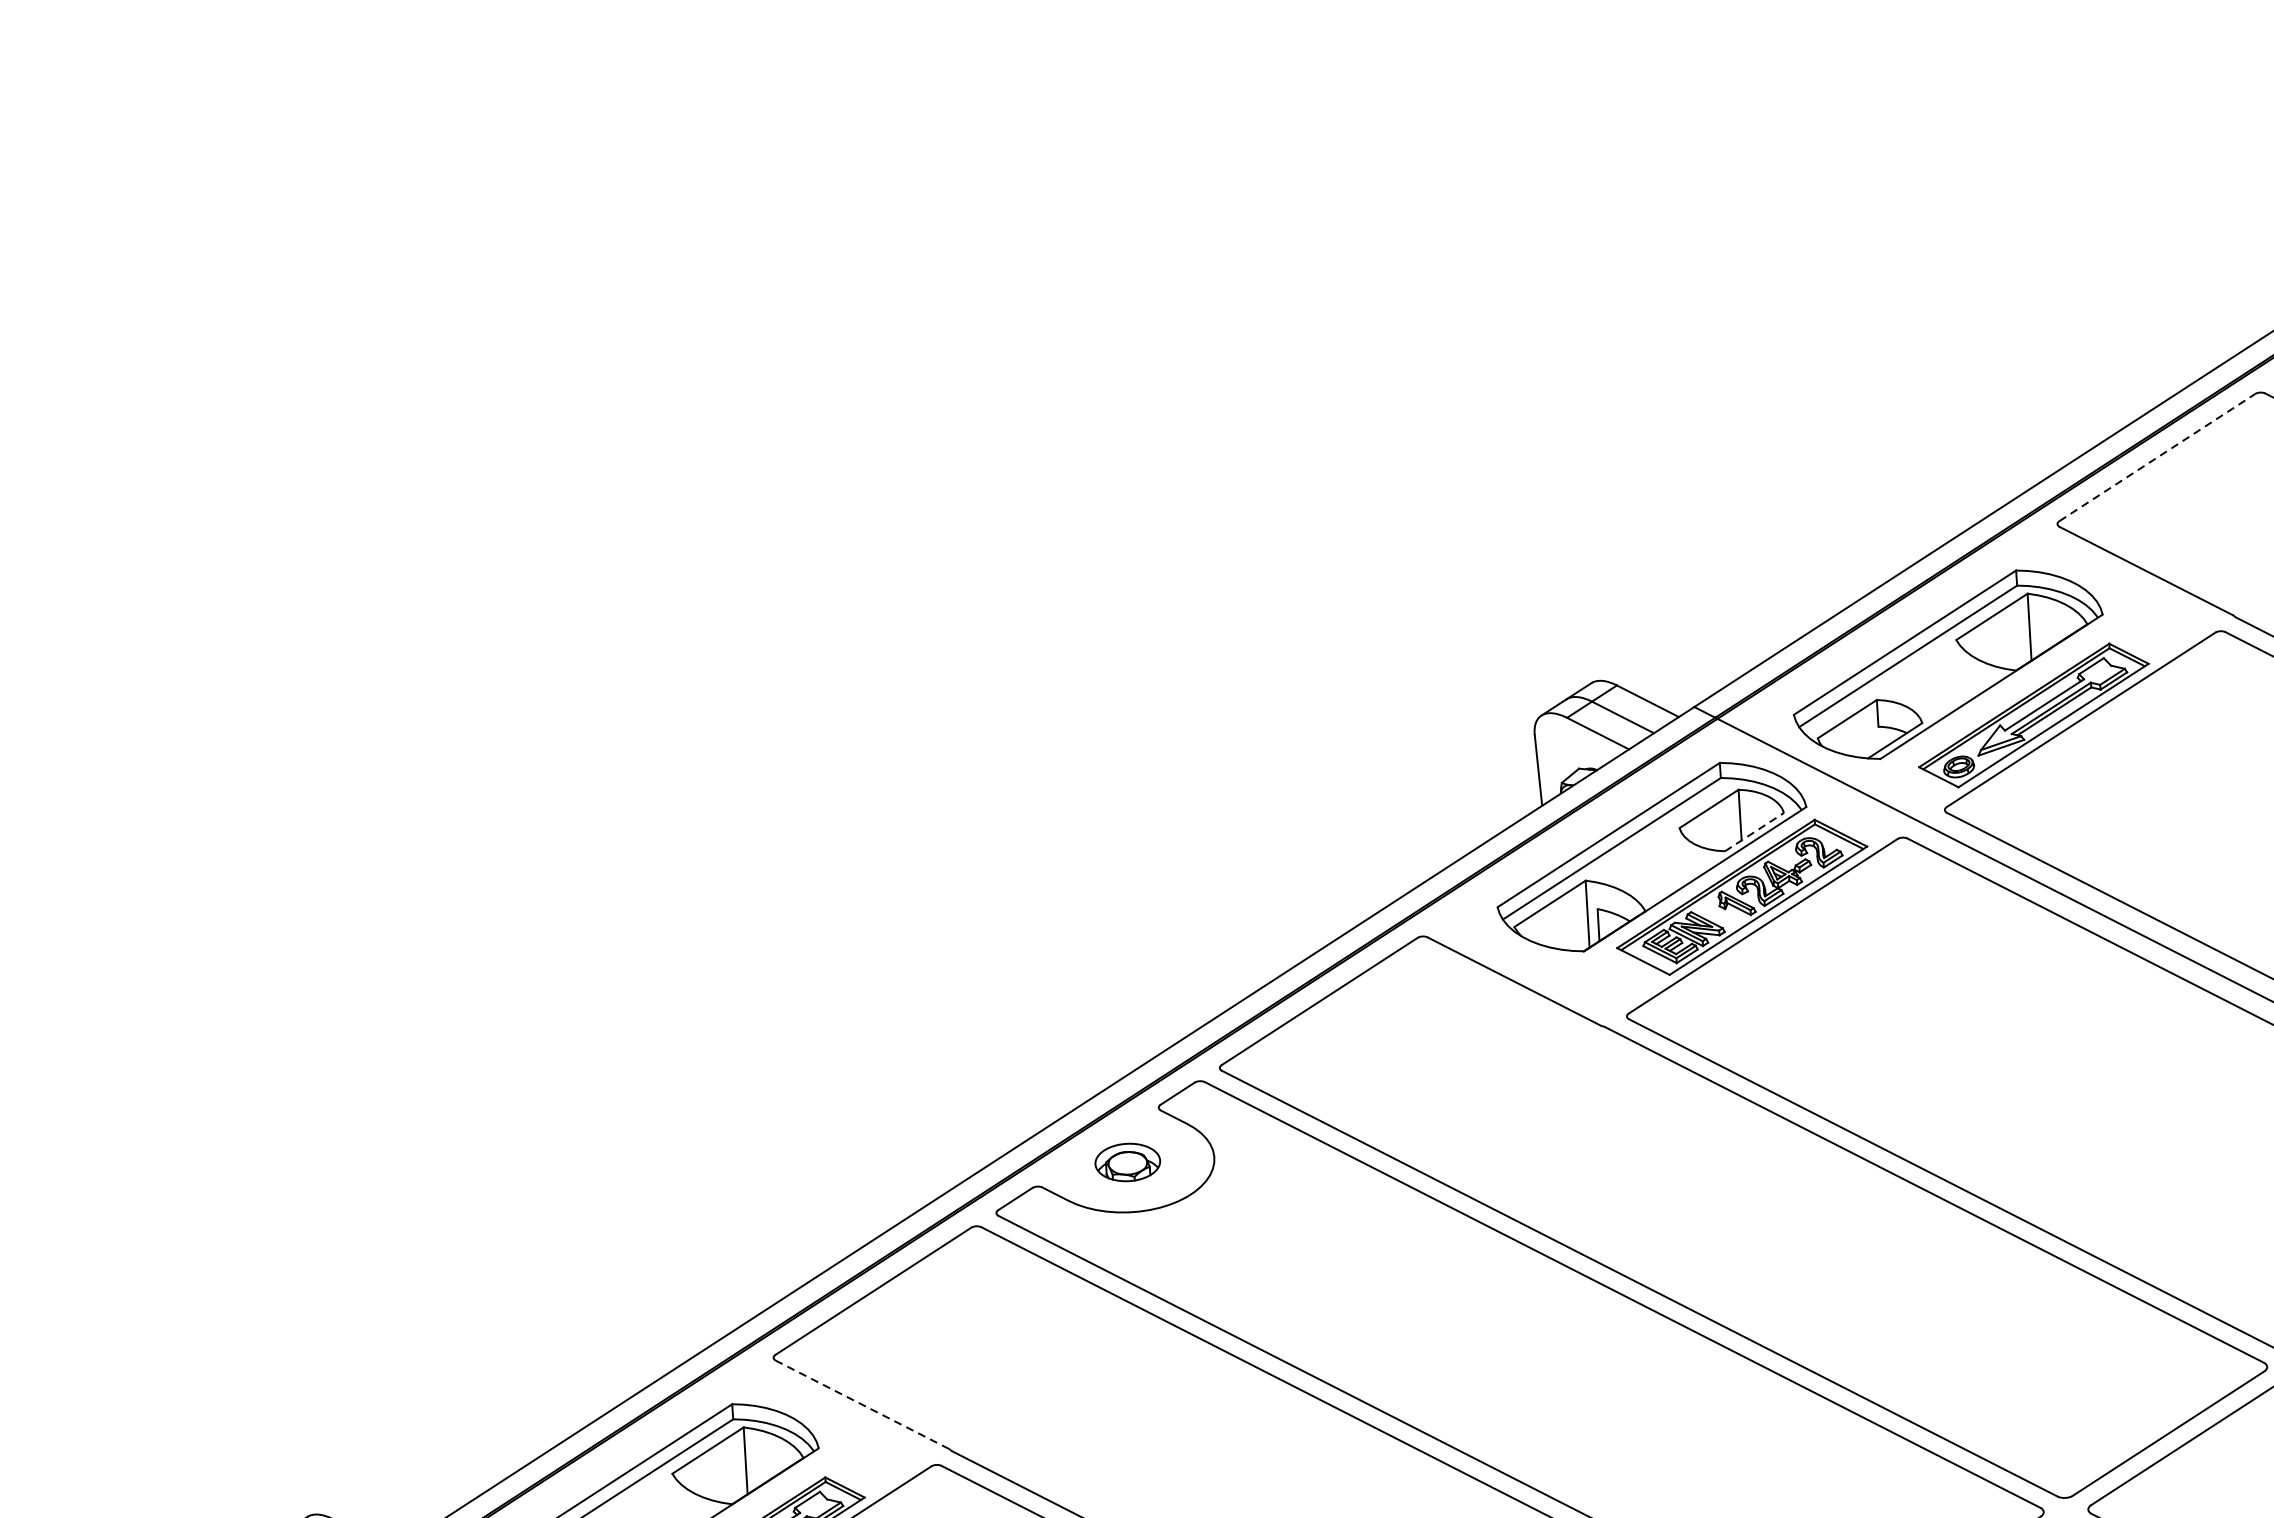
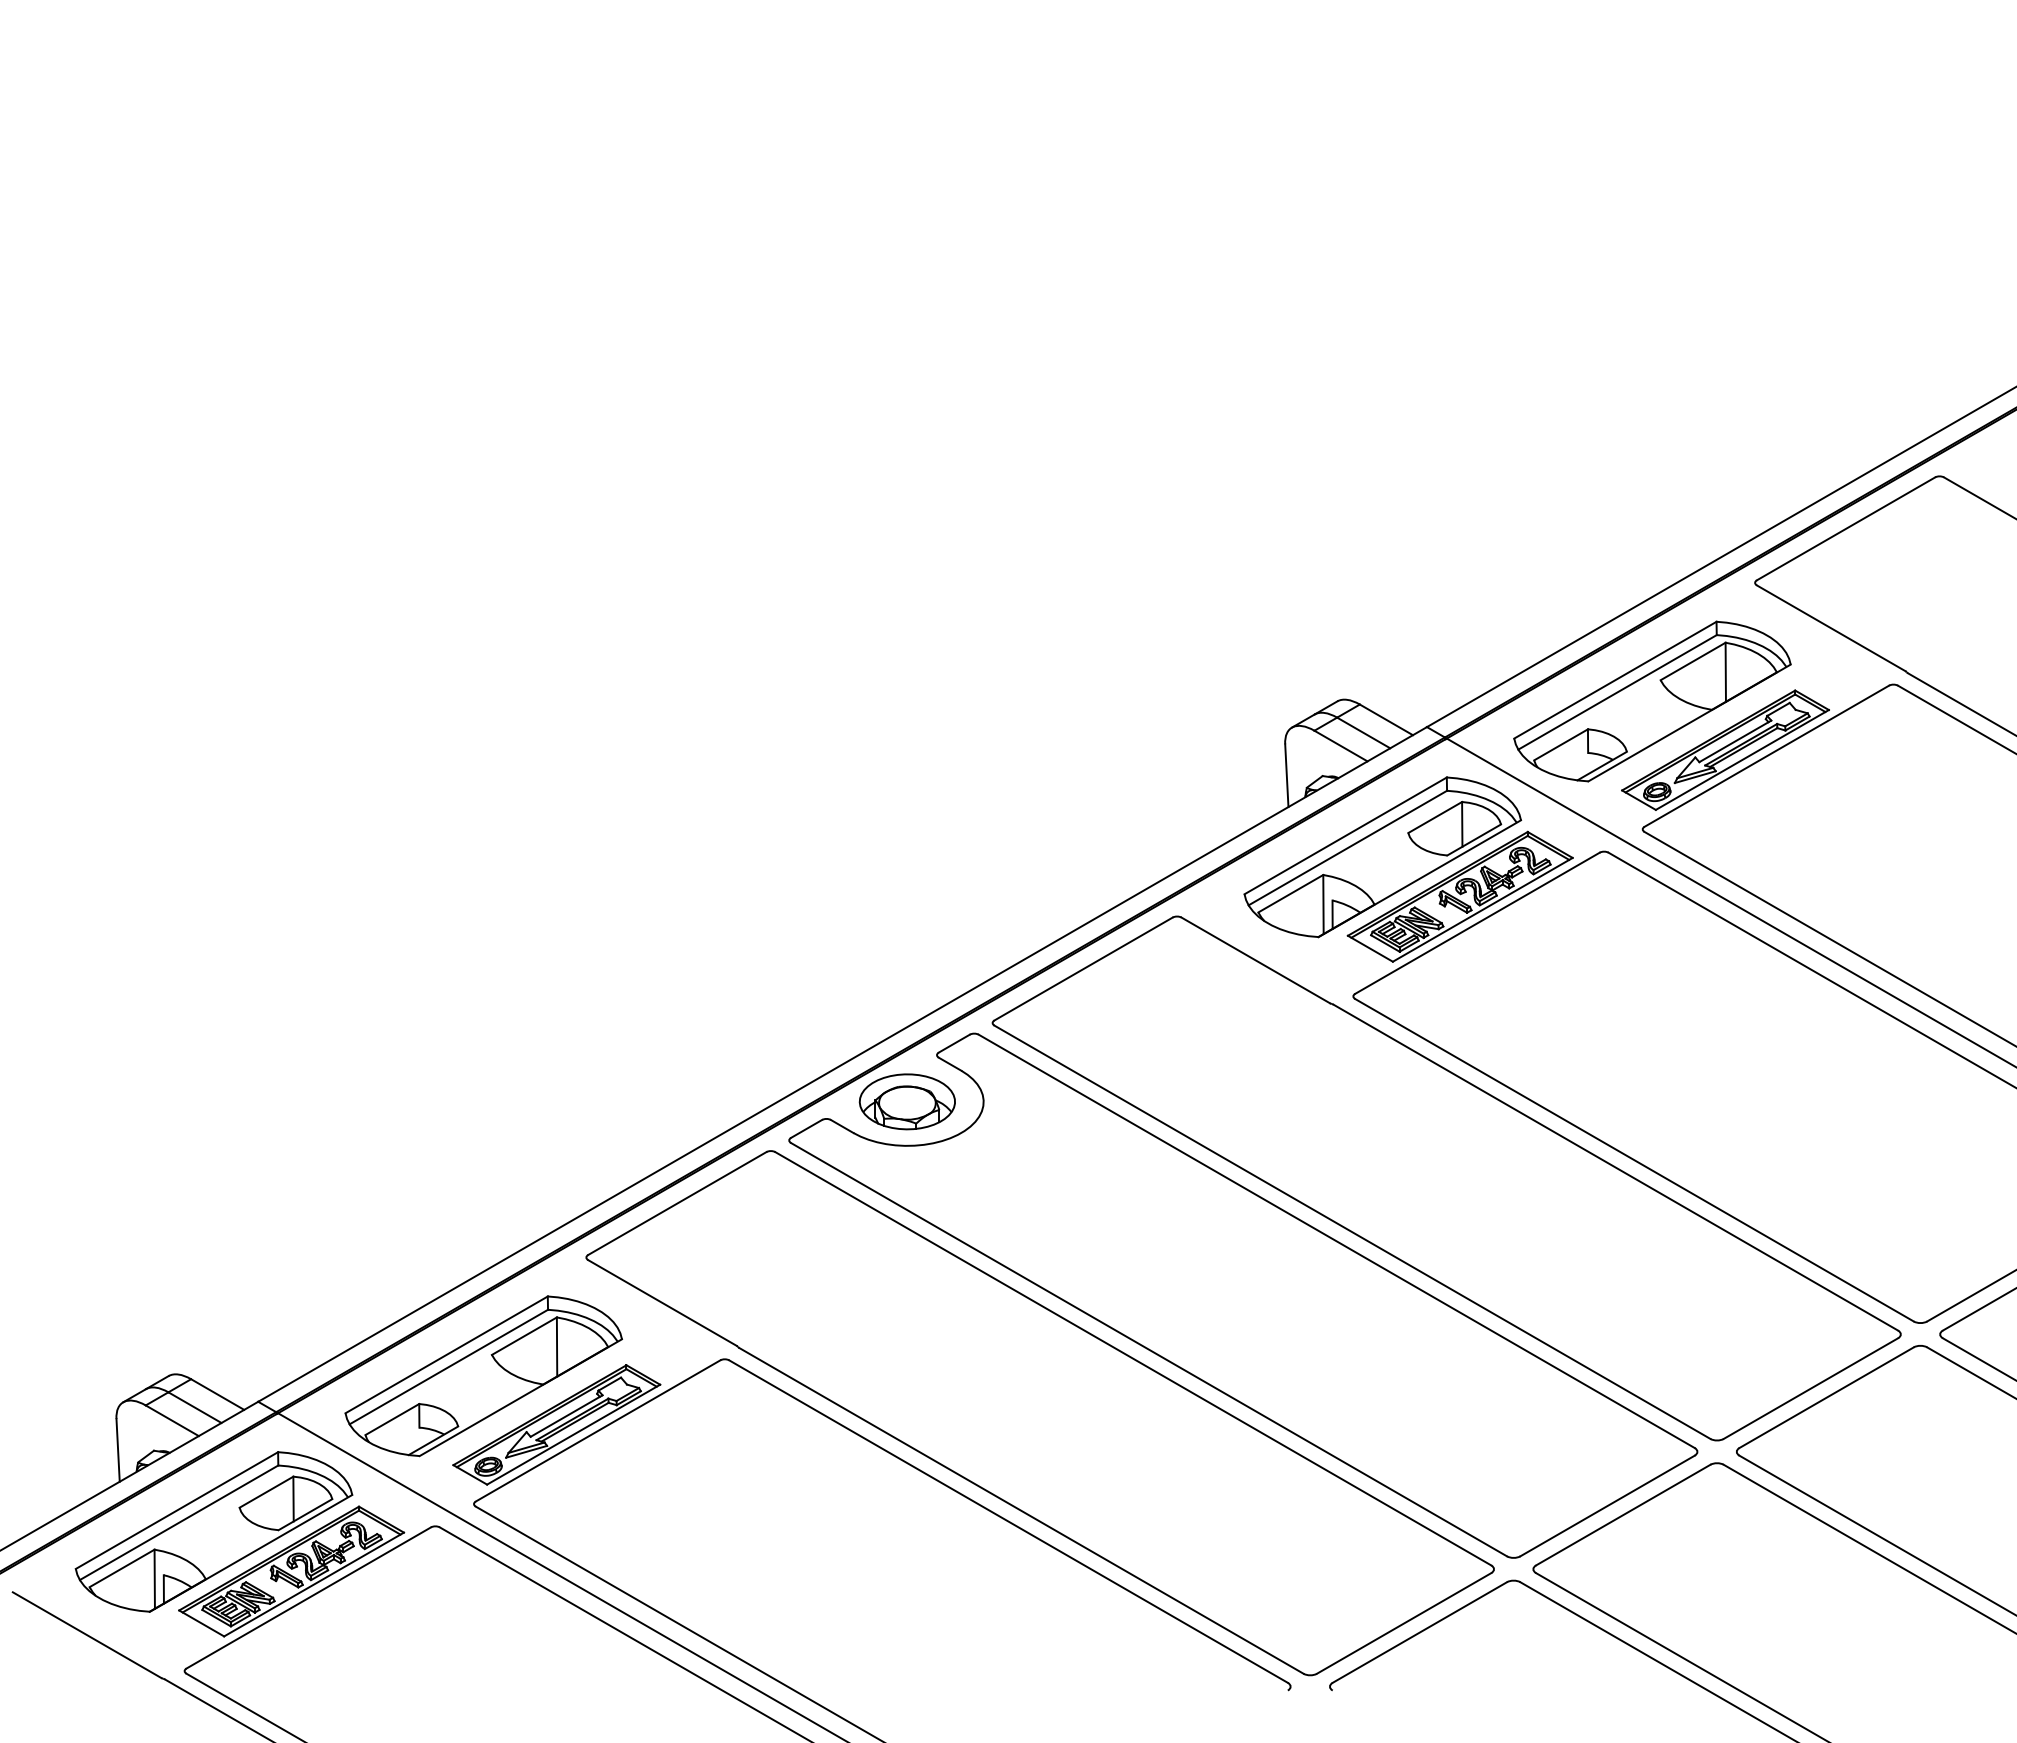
line: (2157, 457) -> (1846, 528), dashed -> solid
line: (1754, 831) -> (1474, 839), dashed -> solid
part: (1126, 1162) -> (906, 1101), size x1.67
line: (862, 1404) -> (662, 1302), dashed -> solid

